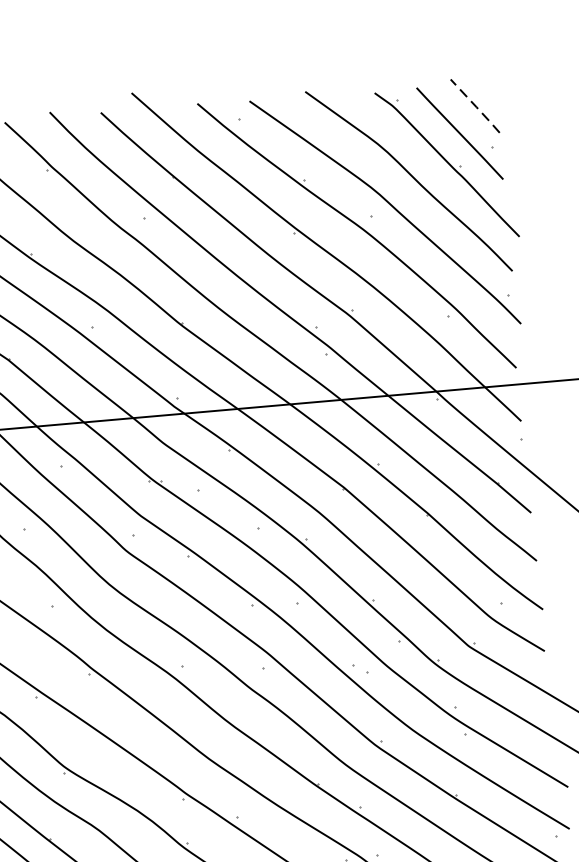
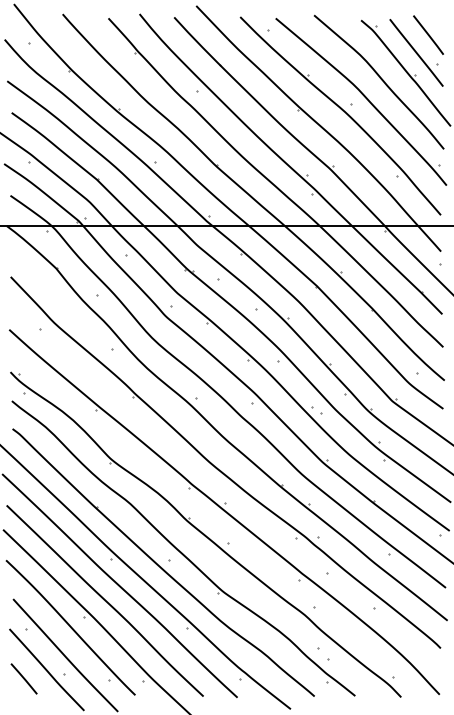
line: (476, 106) -> (429, 35), dashed -> solid

